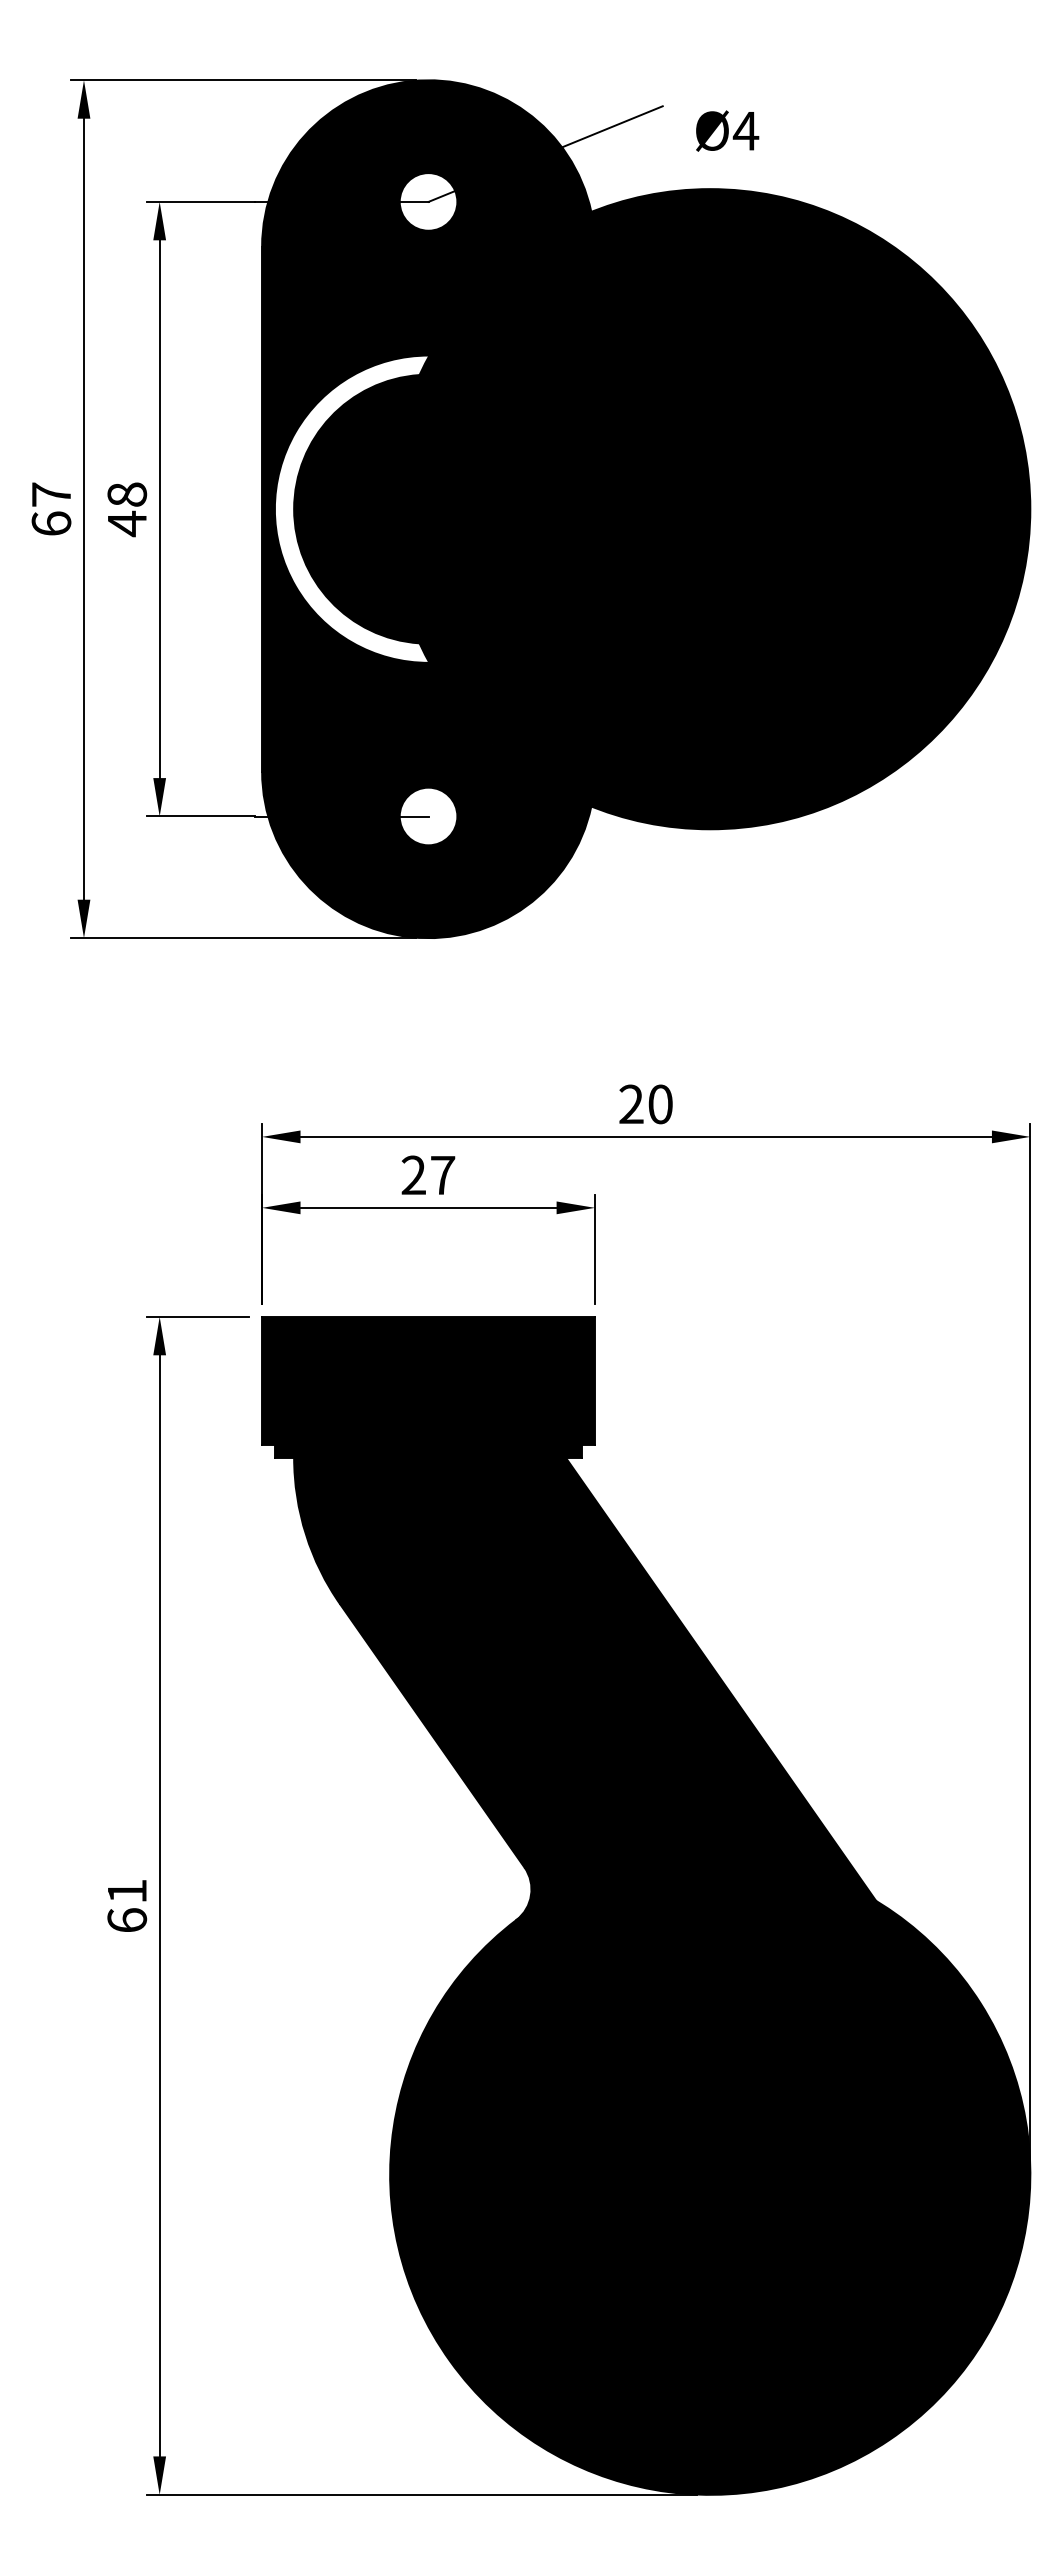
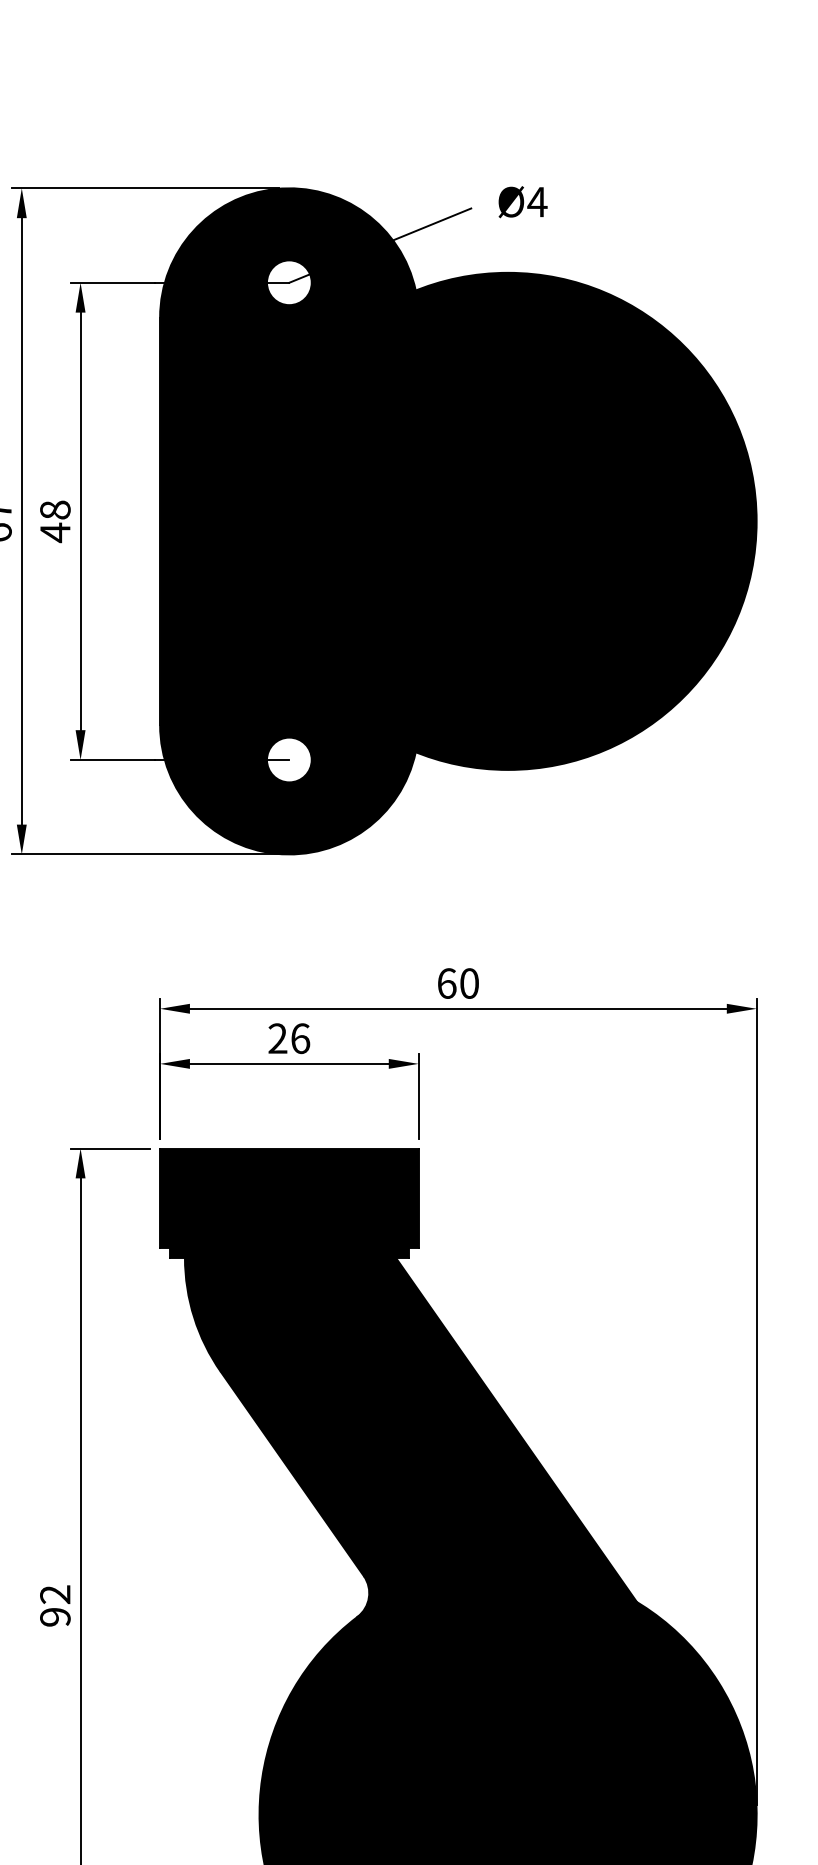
text: (727, 130) -> (523, 201), moved
fill: (351, 508) -> (229, 520), added
text: (631, 1104) -> (446, 983), 20 -> 60
text: (443, 1175) -> (300, 1038), 27 -> 26
text: (127, 1905) -> (55, 1605), 61 -> 92

